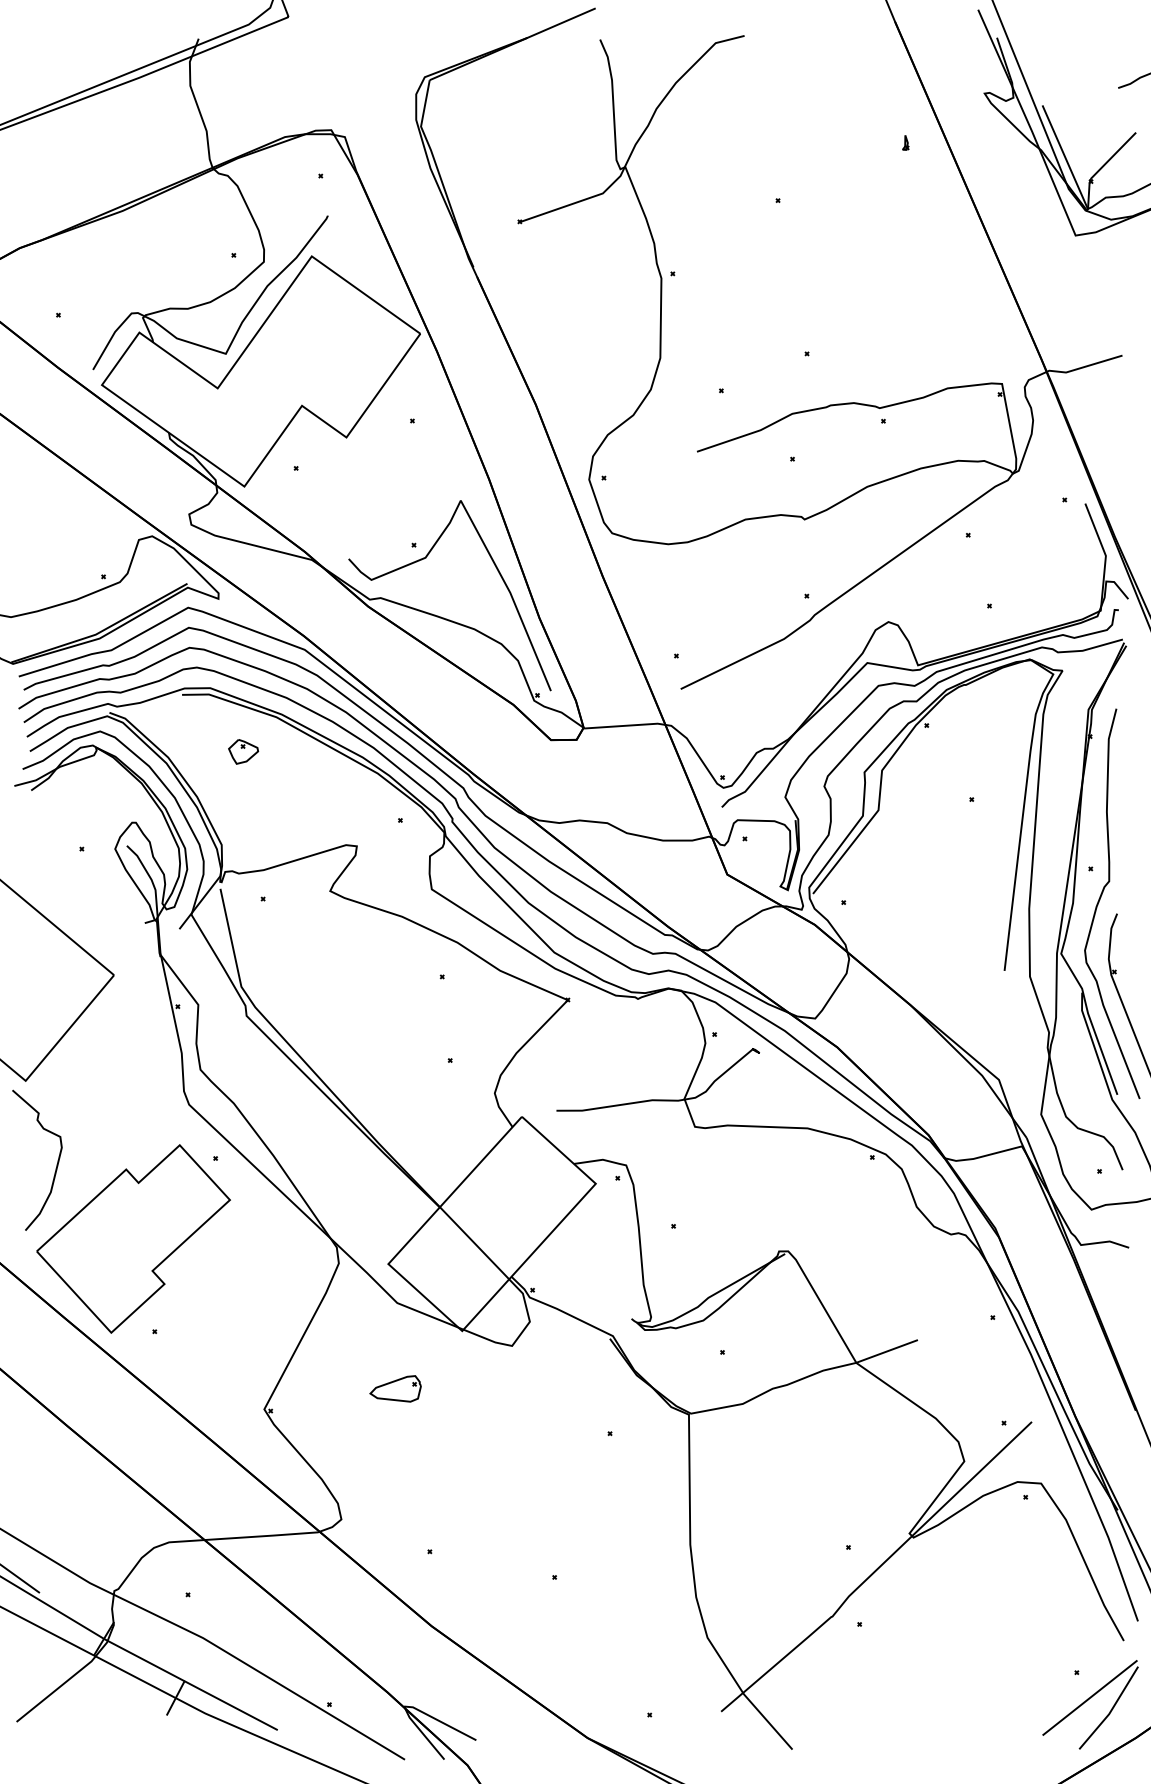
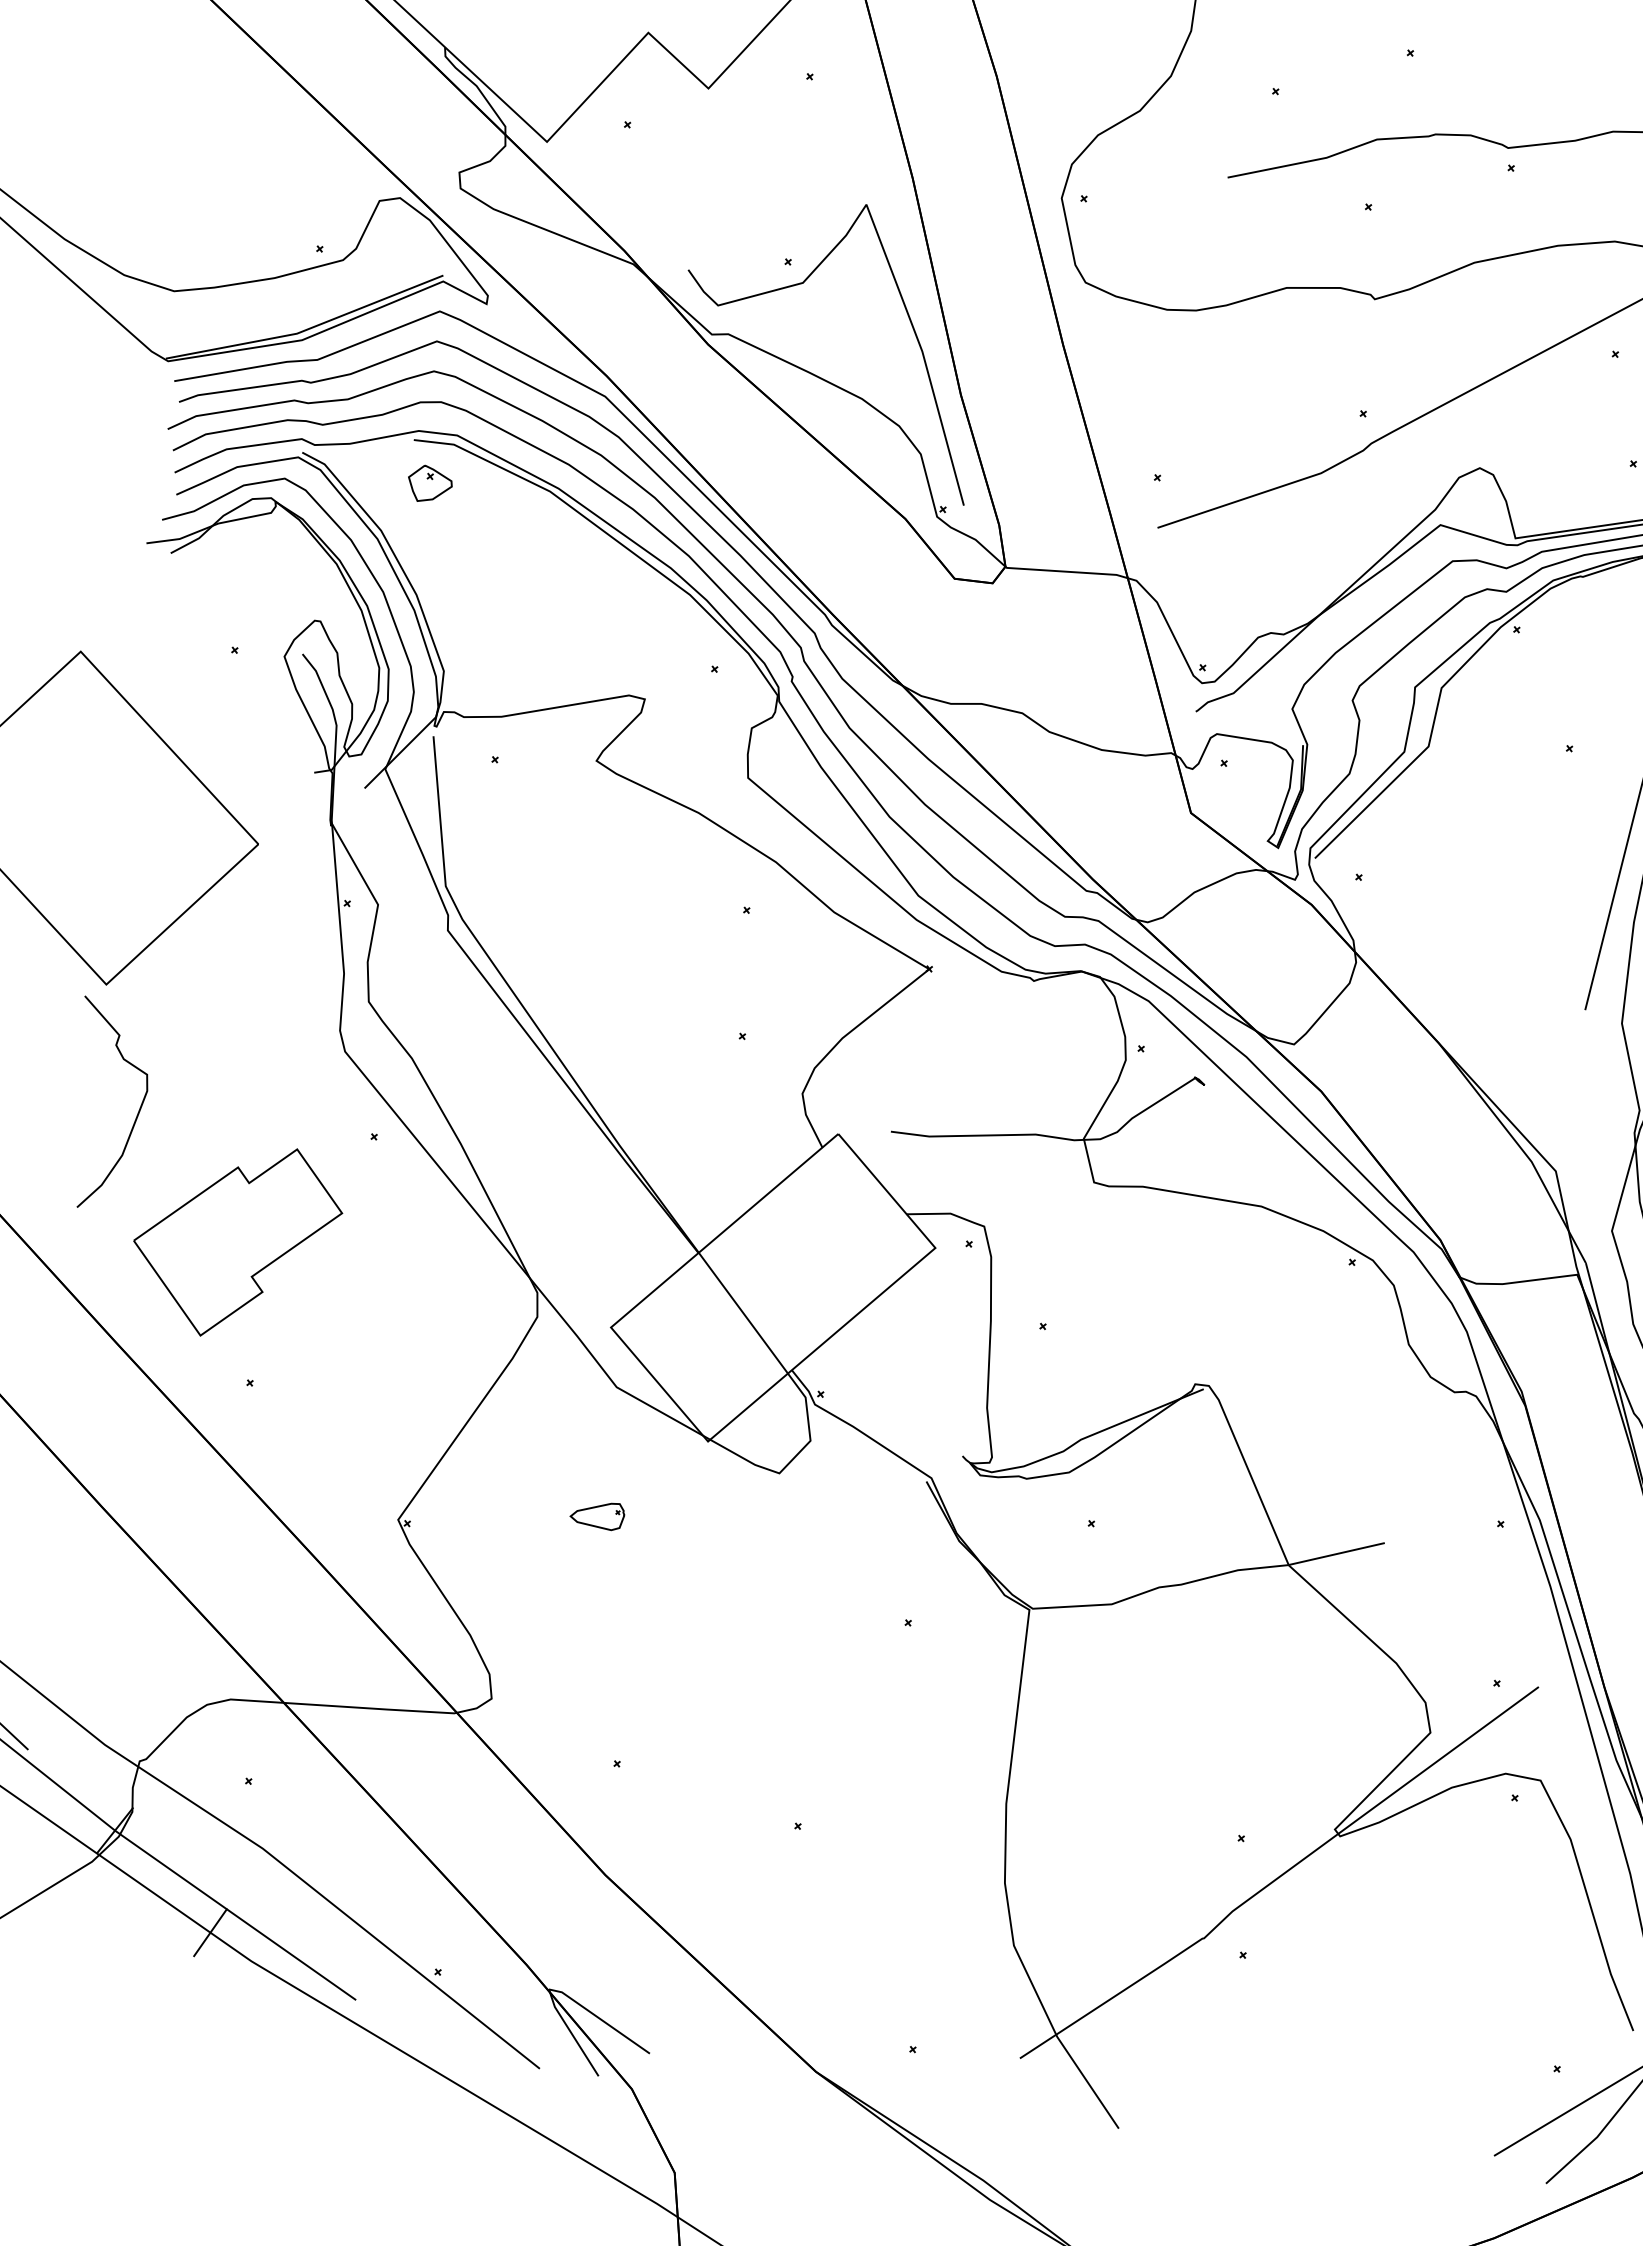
part: (243, 751) -> (429, 483), moved
part: (133, 1238) -> (236, 1240), size x0.7
part: (395, 1388) -> (597, 1514), size x0.7

